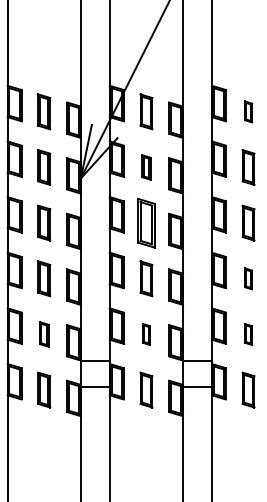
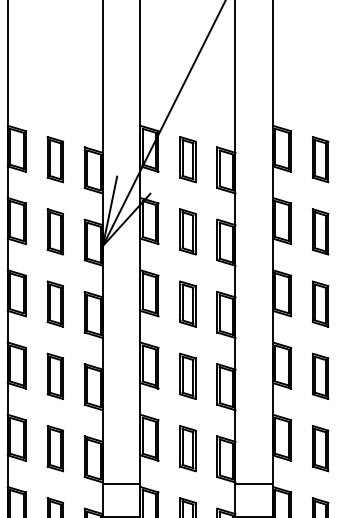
part: (248, 111) -> (320, 159), size x1.67
part: (146, 167) -> (188, 231), size x1.43
part: (146, 222) -> (188, 303), size x0.71
part: (248, 278) -> (320, 375), size x1.67
part: (44, 334) -> (55, 448), size x1.43
part: (146, 334) -> (188, 448), size x1.67
part: (248, 334) -> (320, 448), size x1.67

